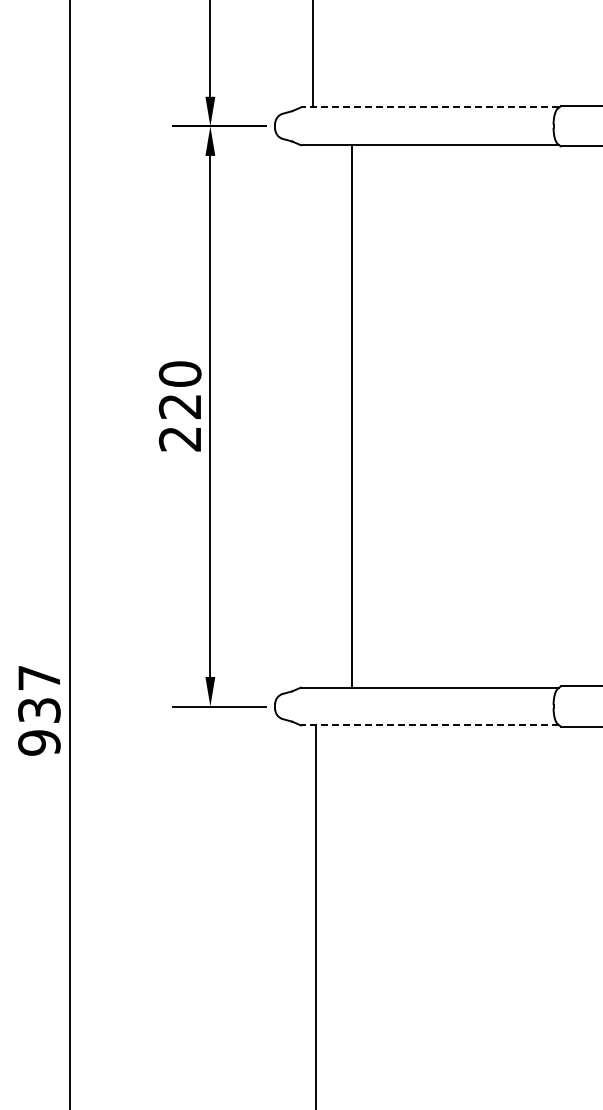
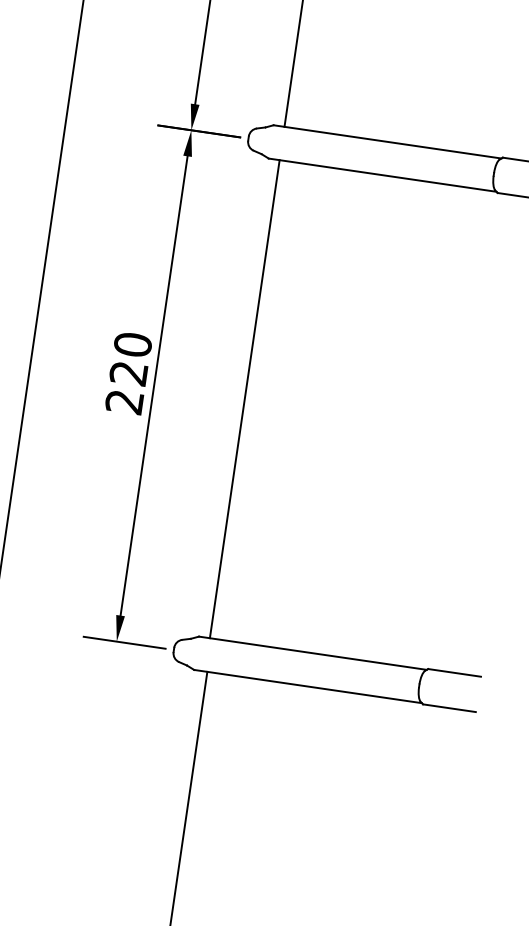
line: (429, 107) -> (386, 141), dashed -> solid
line: (352, 416) -> (244, 399), moved
line: (429, 725) -> (307, 686), dashed -> solid

